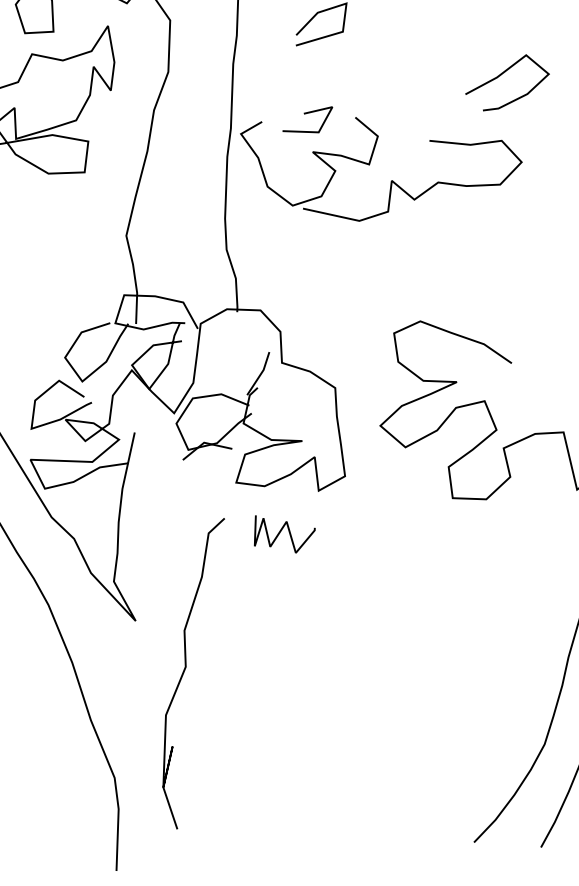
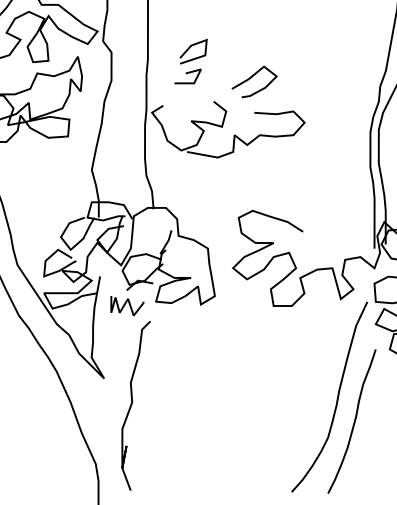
curve: (502, 76) -> (251, 78), moved
line: (305, 115) -> (186, 74), moved
curve: (288, 535) -> (129, 306), moved

